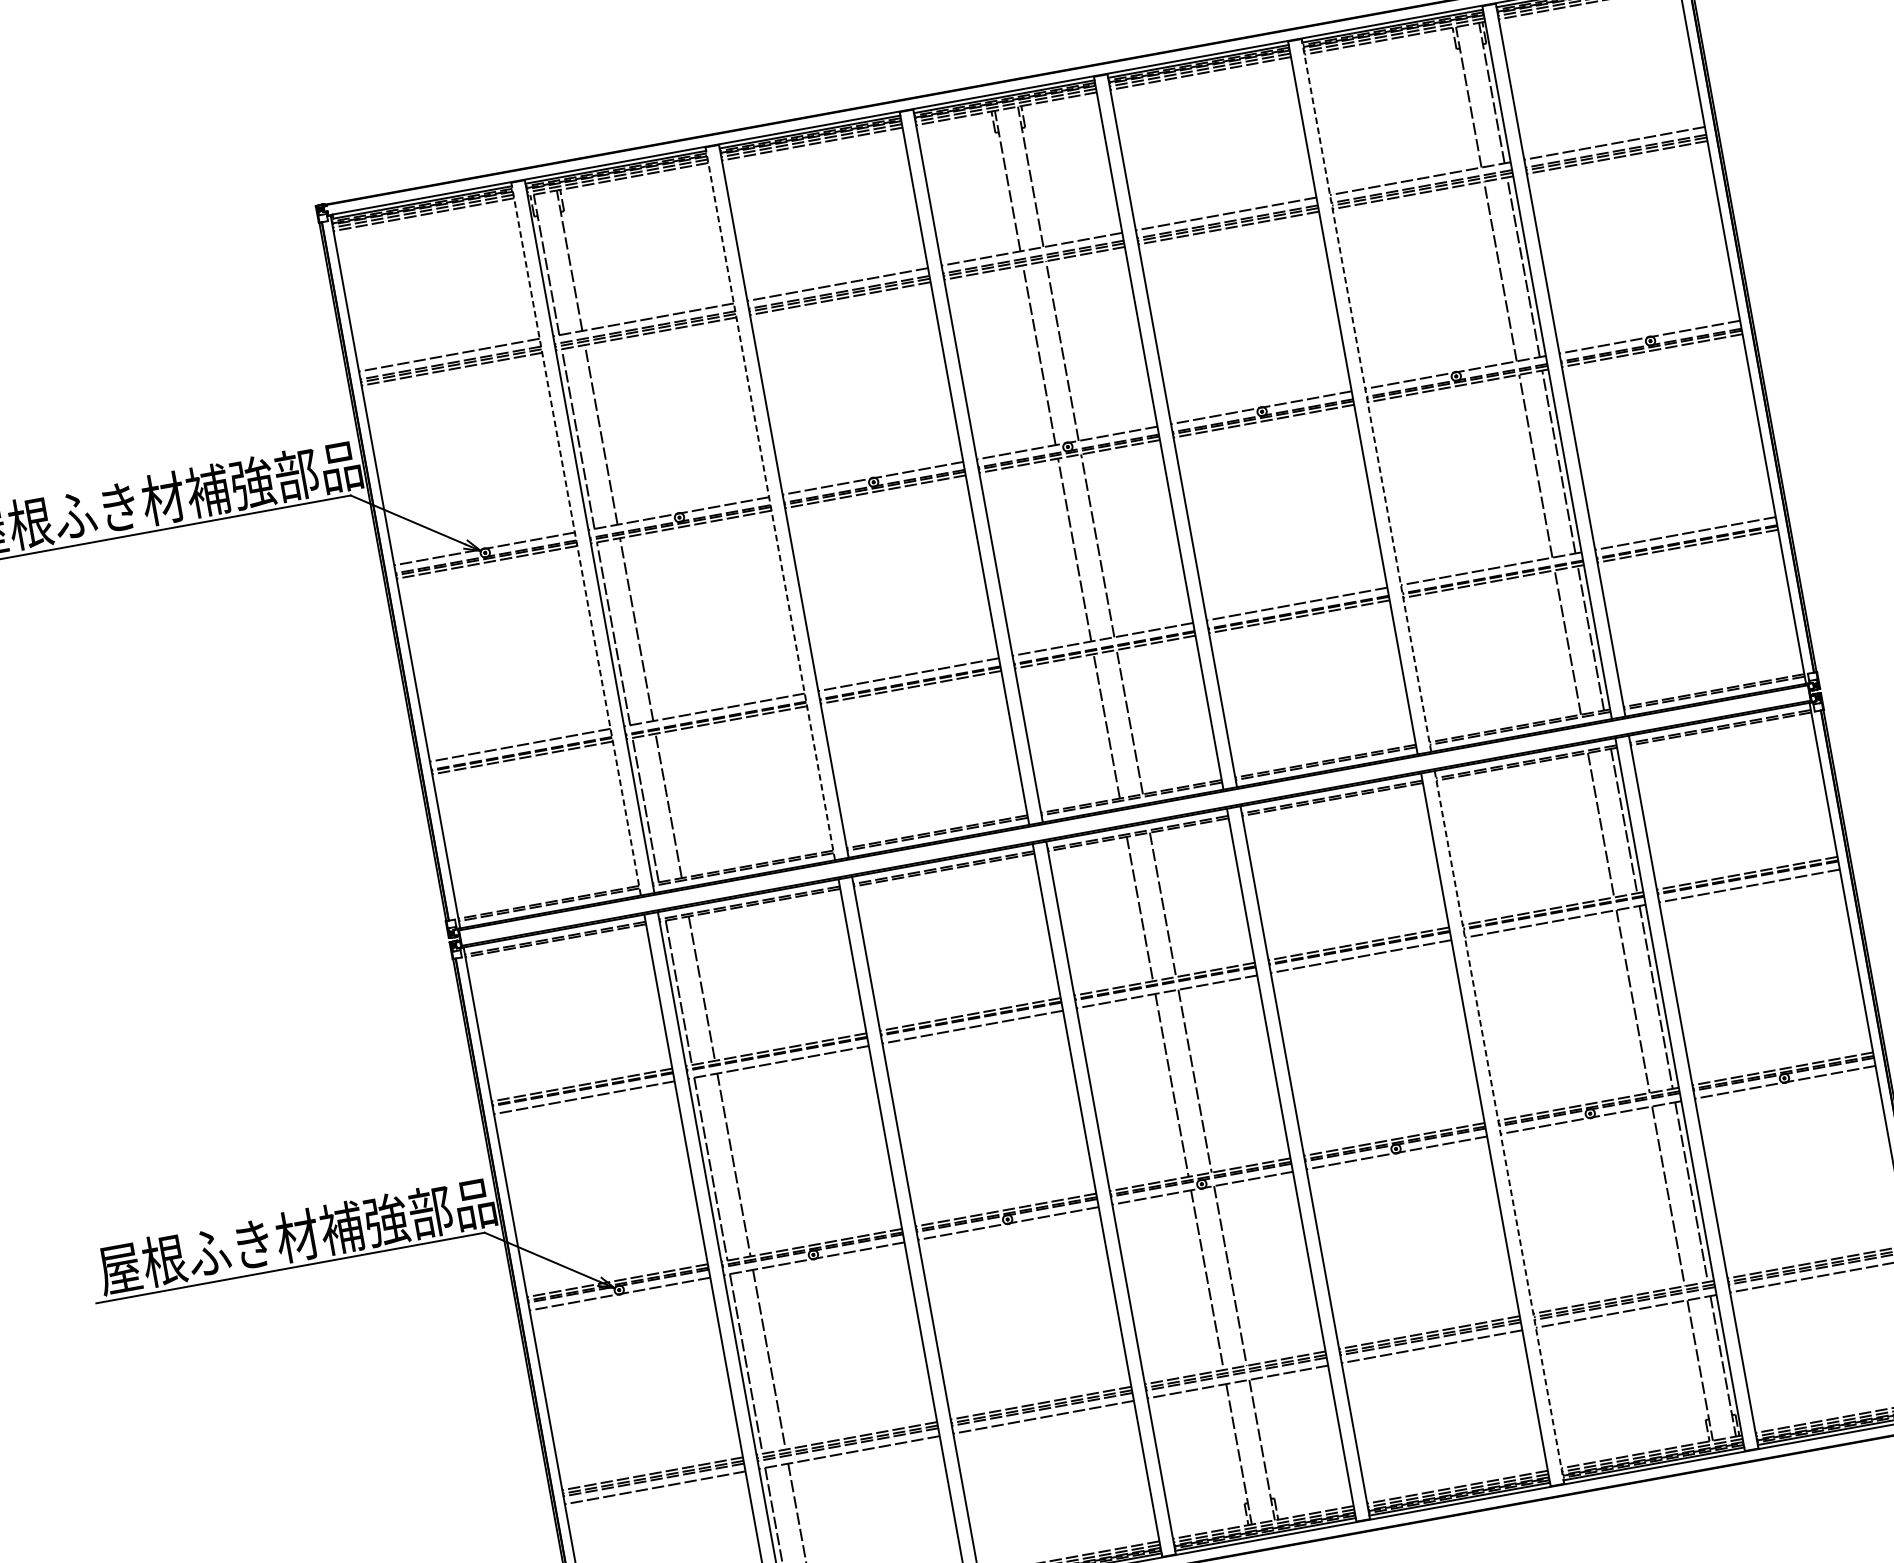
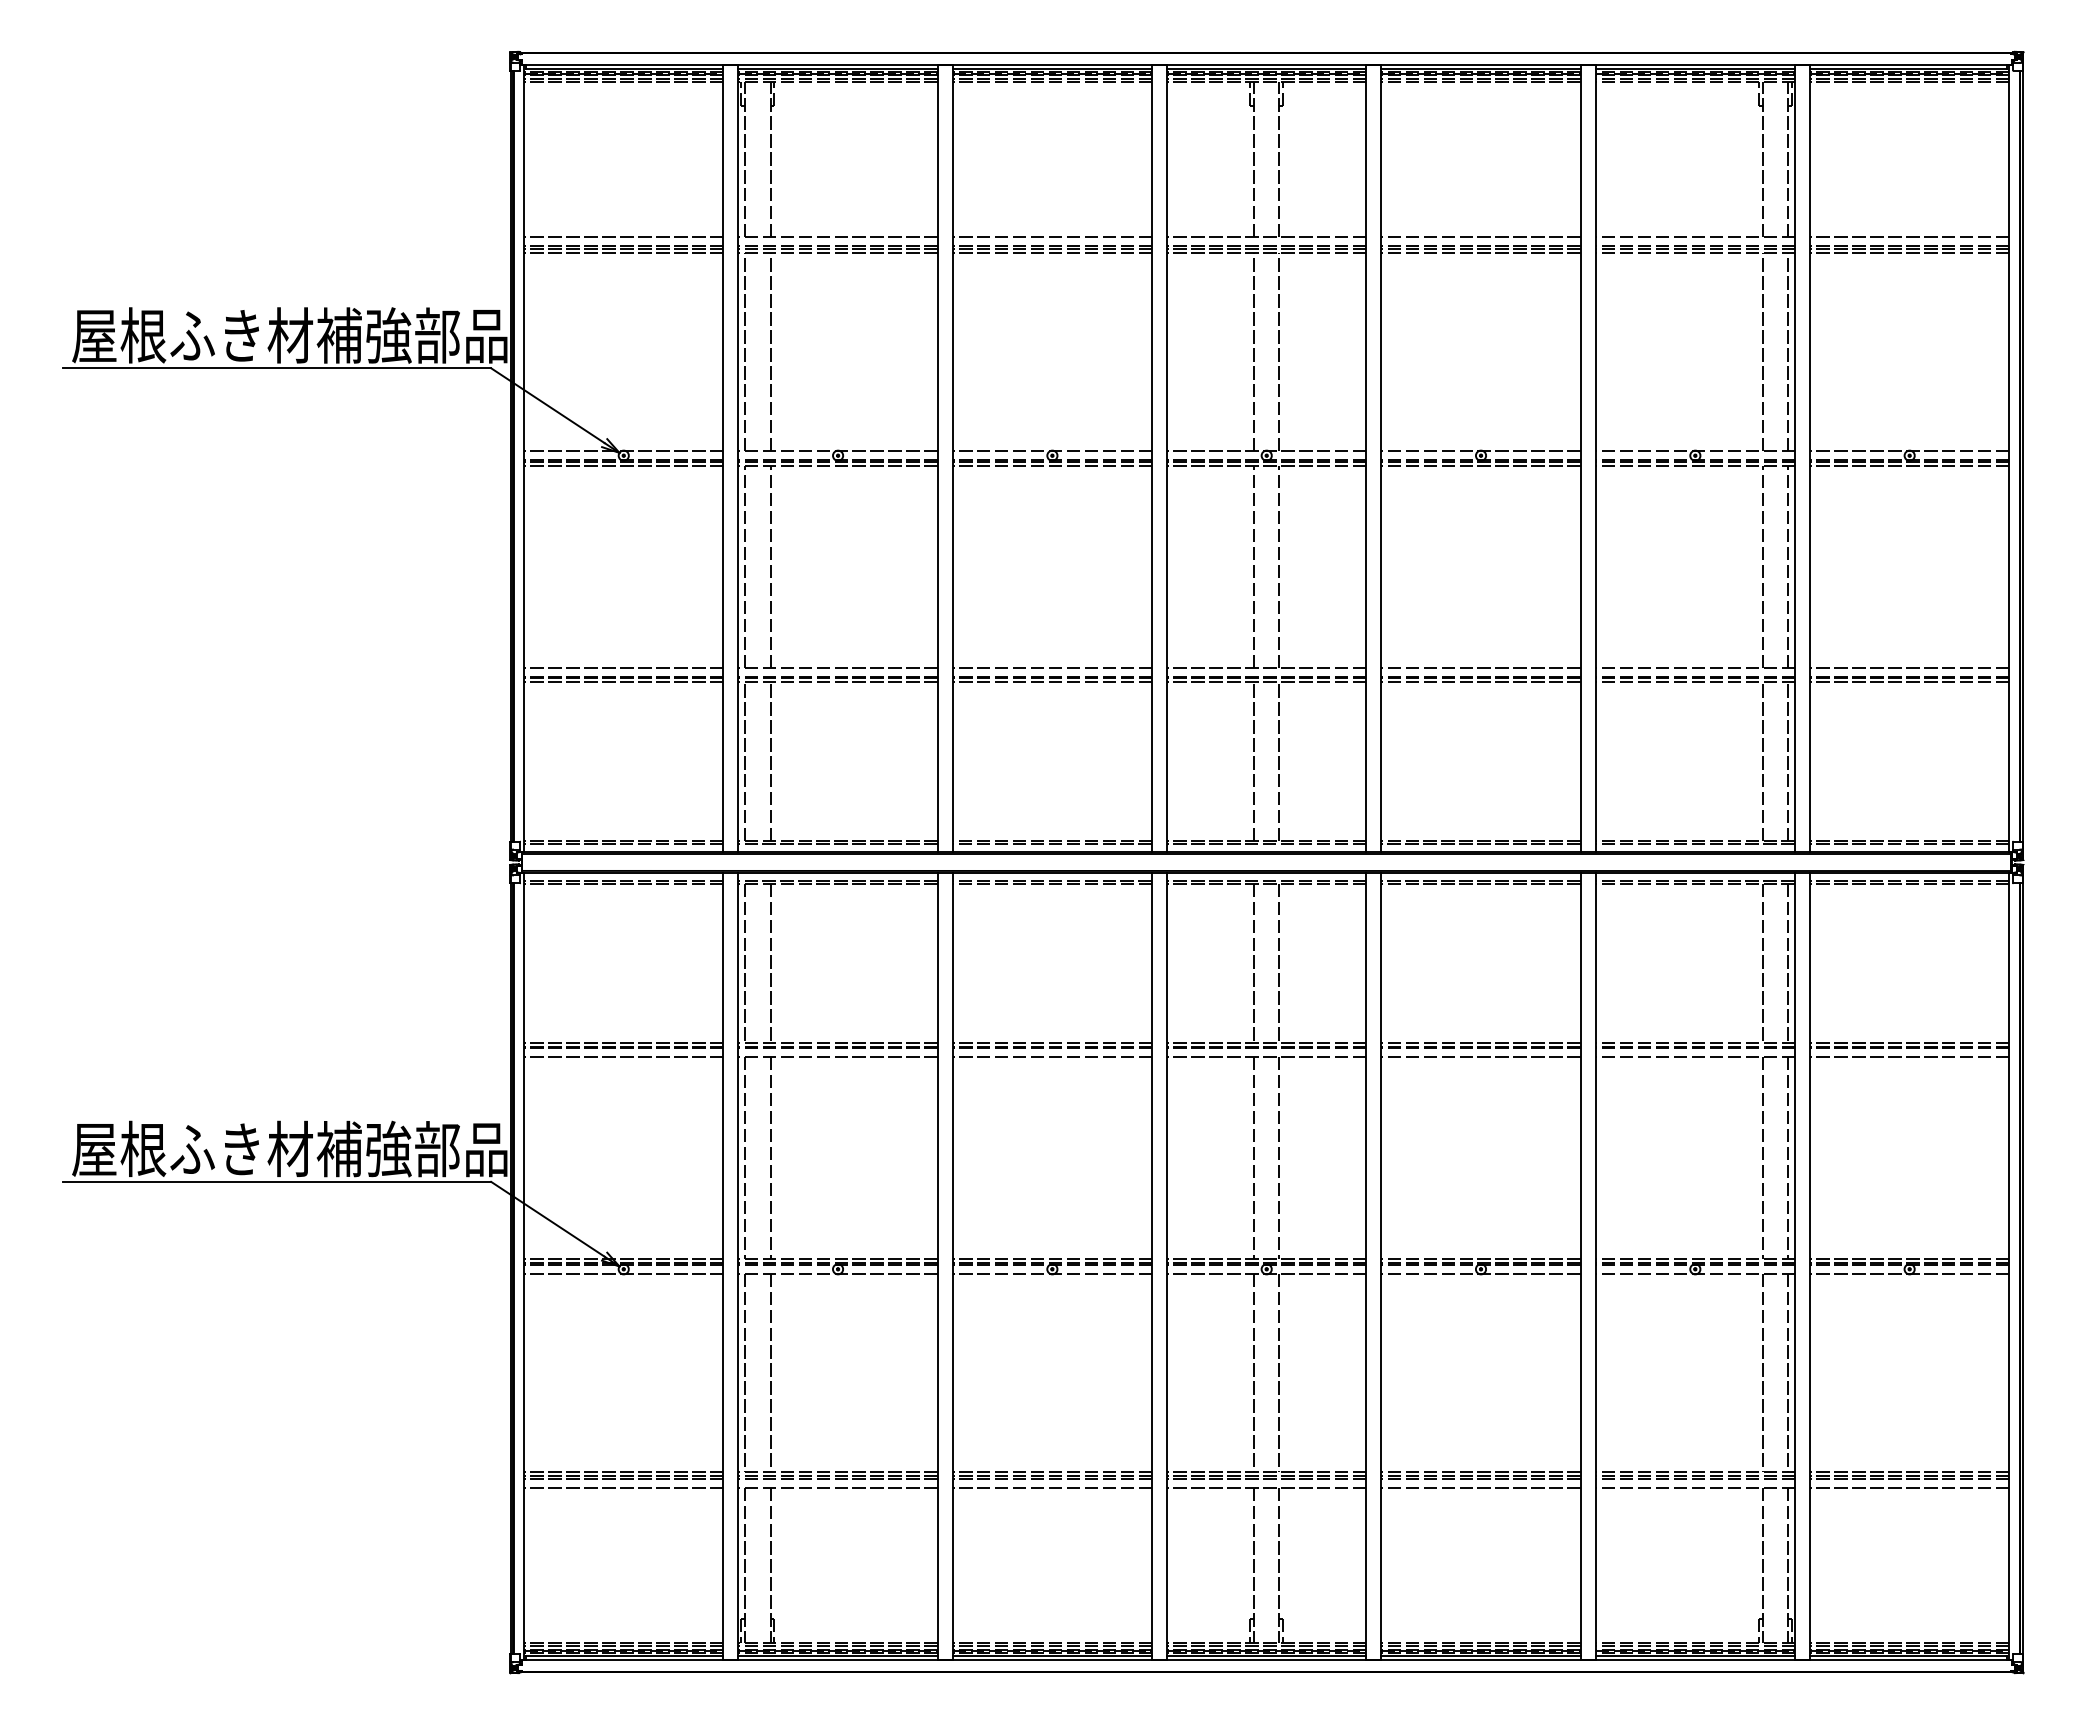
line: (1366, 395) -> (1595, 458), dashed -> solid
line: (770, 503) -> (937, 458), dashed -> solid
line: (576, 538) -> (723, 458), dashed -> solid
line: (1499, 1127) -> (1595, 1266), dashed -> solid

